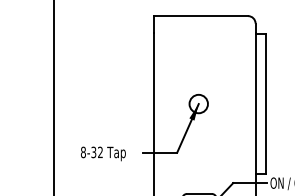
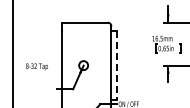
line: (266, 105) -> (116, 66), solid -> dashed
text: (102, 152) -> (36, 66), moved

